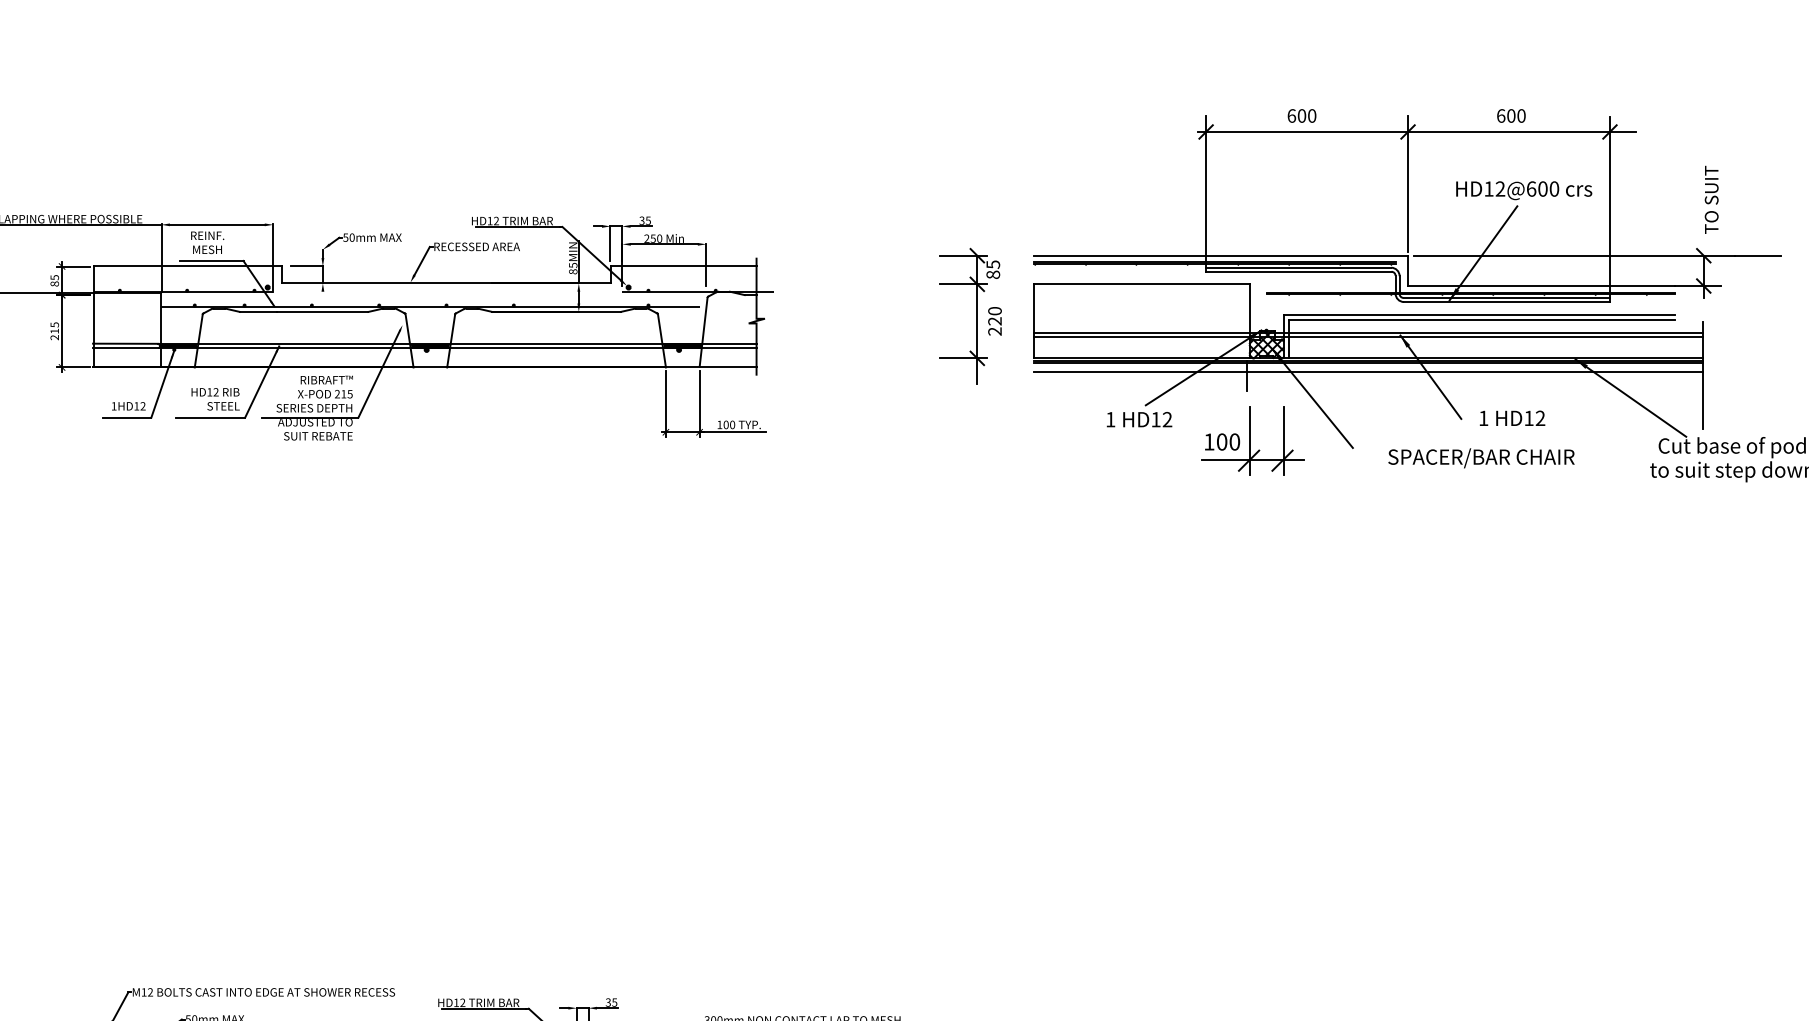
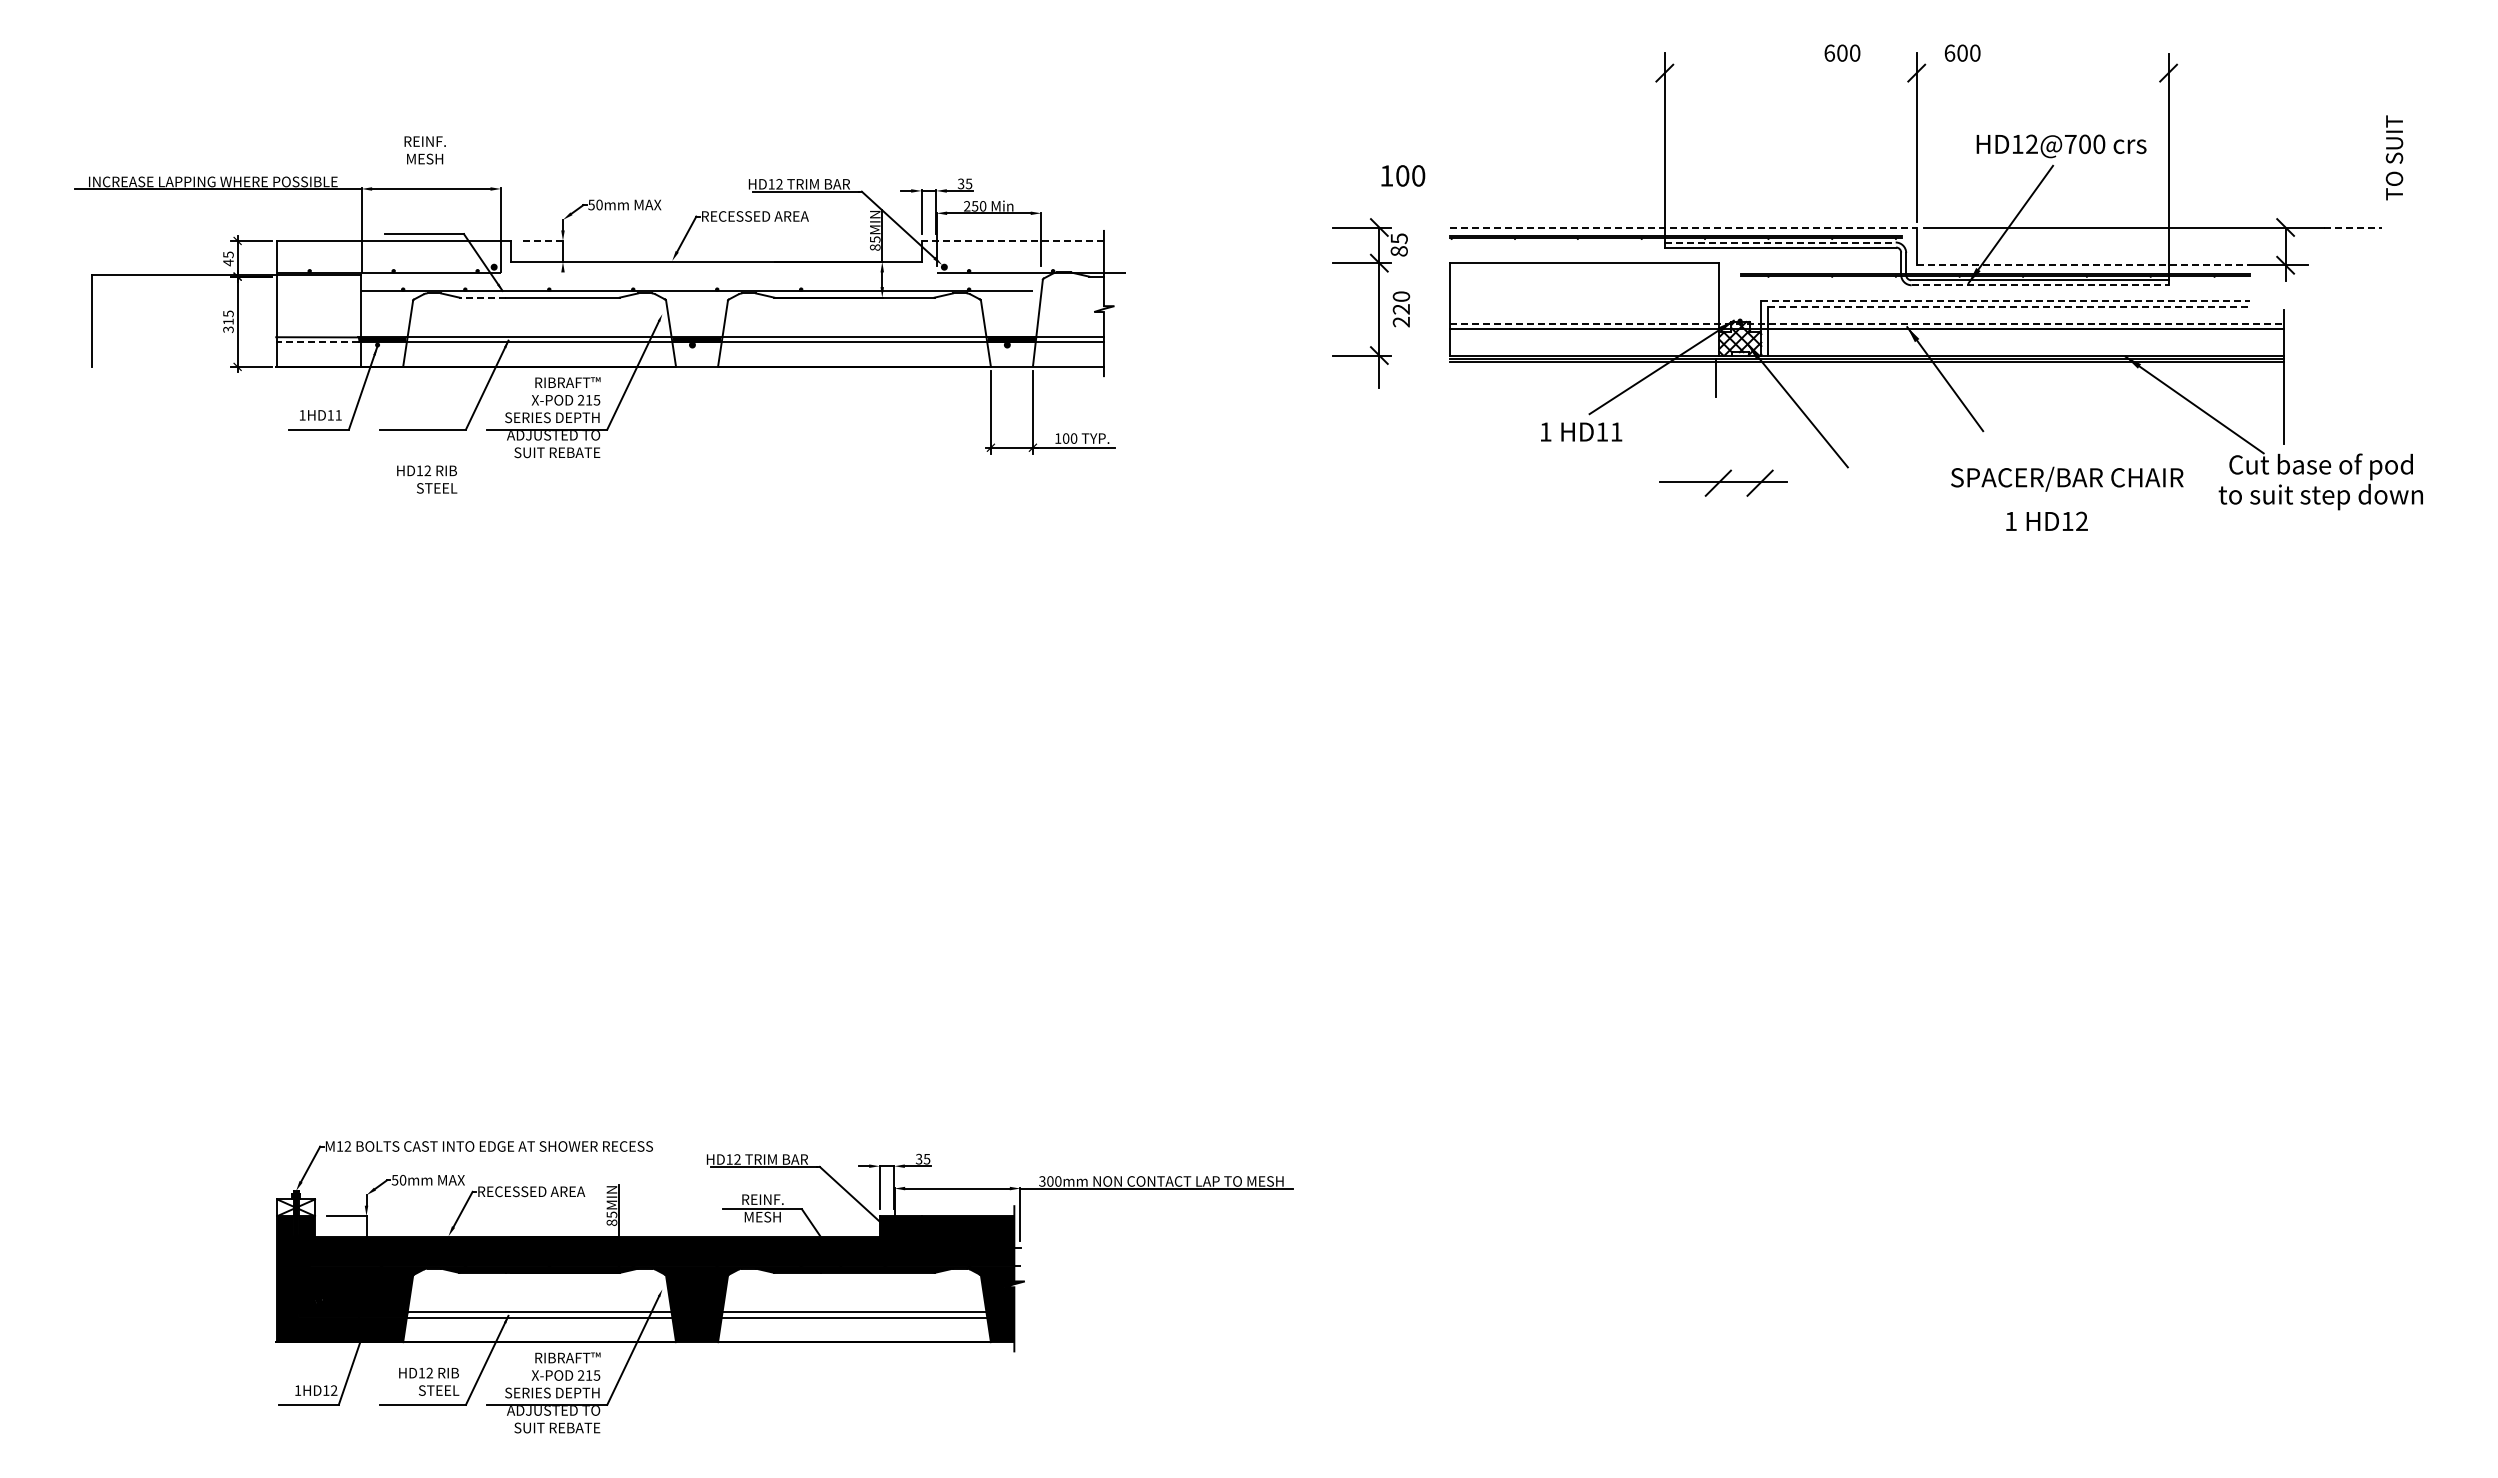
text: (1302, 115) -> (1842, 52), moved
text: (1511, 115) -> (1962, 52), moved
line: (1416, 132) -> (1927, 73), removed
text: (1531, 189) -> (2070, 144), HD12@600 -> HD12@700
text: (1711, 199) -> (2394, 157), moved
text: (207, 242) -> (424, 150), moved
line: (1221, 255) -> (1683, 227), solid -> dashed
line: (1757, 255) -> (2352, 227), solid -> dashed
line: (307, 266) -> (543, 240), solid -> dashed
line: (683, 266) -> (1012, 240), solid -> dashed
line: (1298, 267) -> (1780, 242), solid -> dashed
text: (54, 283) -> (228, 262), 85 -> 45
line: (1541, 286) -> (2083, 265), solid -> dashed
line: (1507, 302) -> (2040, 285), solid -> dashed
line: (258, 311) -> (482, 297), solid -> dashed
line: (1480, 314) -> (2006, 300), solid -> dashed
line: (1482, 319) -> (2009, 307), solid -> dashed
line: (1368, 333) -> (1867, 324), solid -> dashed
text: (54, 337) -> (228, 329), 215 -> 315
line: (125, 347) -> (316, 342), solid -> dashed
line: (1367, 372) -> (1866, 373), removed
text: (215, 399) -> (427, 479), moved
text: (142, 406) -> (338, 415), 1HD12 -> 1HD11
text: (1512, 417) -> (2046, 520), moved
text: (1167, 419) -> (1616, 431), HD12 -> HD11
line: (1249, 440) -> (1719, 458), removed
line: (1283, 440) -> (1761, 458), removed
text: (1222, 441) -> (1403, 175), moved
text: (1481, 457) -> (2067, 478), moved

